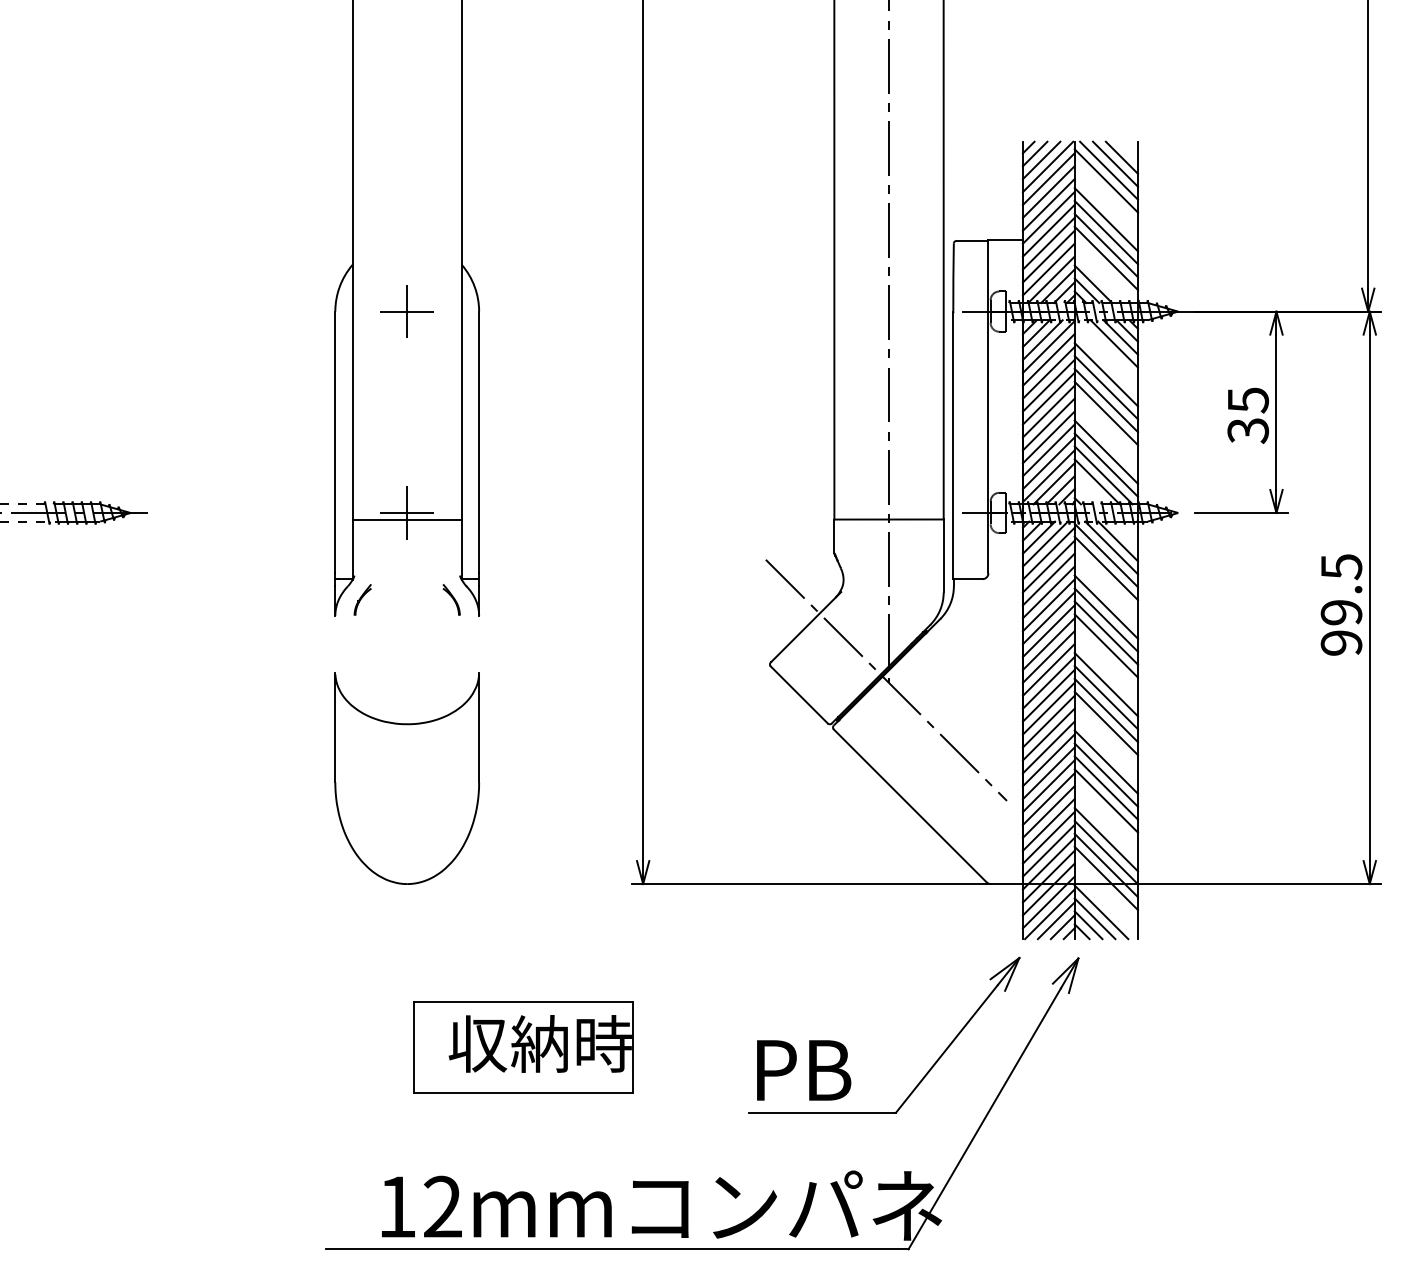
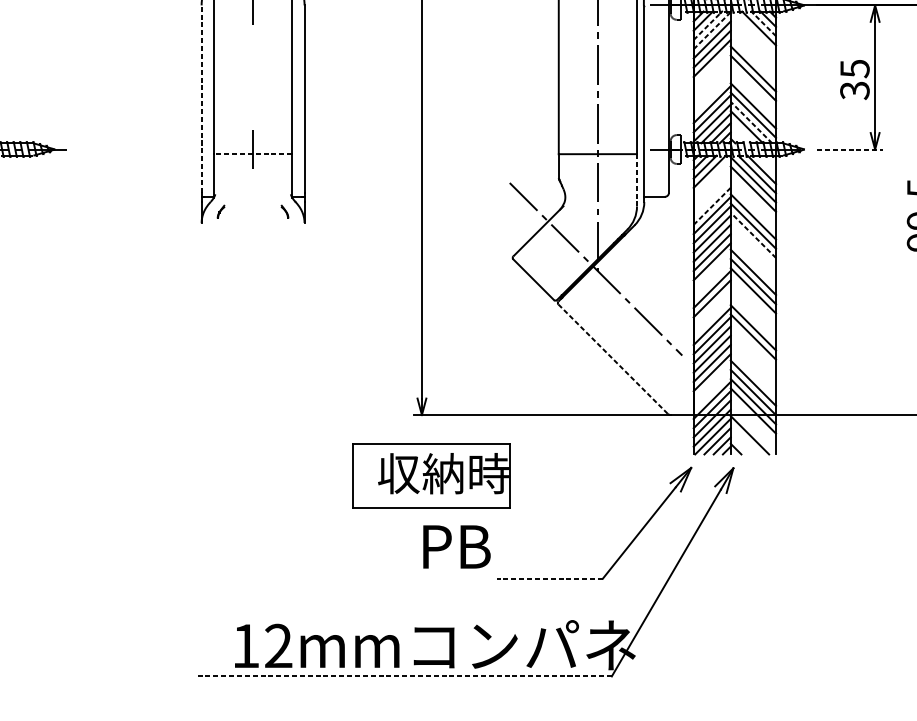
line: (406, 311) -> (252, 5), removed
line: (1121, 338) -> (764, 24), solid -> dashed
line: (1041, 341) -> (706, 26), solid -> dashed
line: (1048, 347) -> (712, 31), solid -> dashed
line: (1105, 374) -> (752, 50), removed
line: (1105, 387) -> (752, 59), removed
line: (1048, 398) -> (712, 67), removed
line: (1048, 411) -> (712, 76), removed
line: (1048, 424) -> (712, 86), removed
line: (1048, 437) -> (712, 95), removed
line: (335, 442) -> (201, 99), solid -> dashed
line: (1103, 475) -> (751, 122), solid -> dashed
line: (1242, 512) -> (850, 149), solid -> dashed
line: (406, 513) -> (252, 149), removed
line: (407, 519) -> (253, 154), solid -> dashed
line: (1048, 553) -> (712, 178), removed
line: (943, 555) -> (636, 179), solid -> dashed
line: (1048, 566) -> (712, 187), removed
line: (1048, 579) -> (712, 197), removed
line: (1048, 592) -> (712, 206), solid -> dashed
part: (362, 599) -> (221, 211), size x0.6
part: (451, 599) -> (284, 211), size x0.6
line: (1106, 633) -> (753, 235), solid -> dashed
line: (1105, 645) -> (752, 244), removed
line: (1048, 682) -> (712, 270), removed
line: (1048, 695) -> (712, 280), removed
line: (1105, 723) -> (752, 300), removed
line: (1048, 734) -> (712, 308), removed
line: (1048, 747) -> (712, 317), removed
part: (406, 778) -> (252, 339), removed
line: (1105, 787) -> (752, 345), removed
line: (1105, 800) -> (752, 355), removed
line: (910, 806) -> (613, 359), solid -> dashed
line: (1048, 837) -> (712, 381), removed
line: (1048, 850) -> (712, 391), removed
line: (1094, 918) -> (744, 439), removed
line: (1088, 925) -> (740, 444), removed
part: (523, 1047) -> (431, 476), moved
text: (804, 1070) -> (457, 547), moved
line: (822, 1112) -> (550, 578), solid -> dashed
line: (616, 1249) -> (402, 676), solid -> dashed

